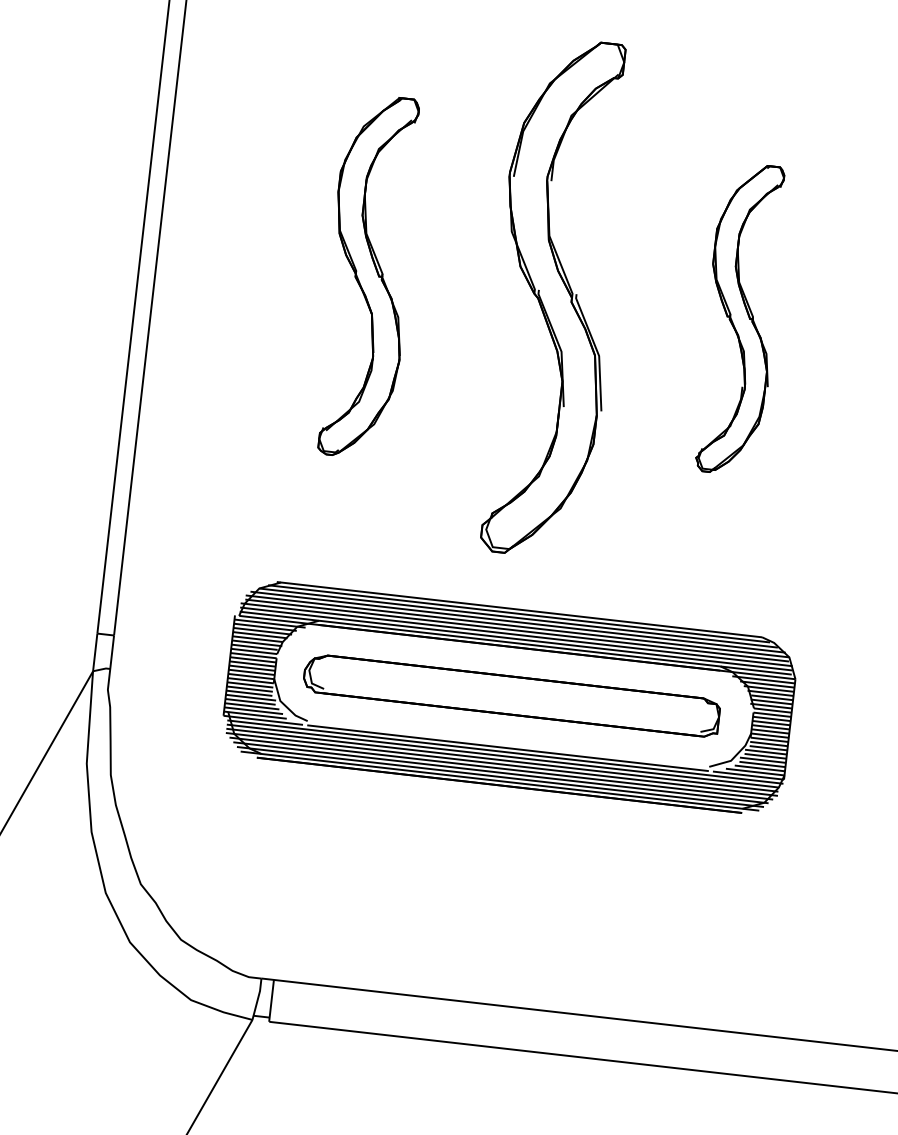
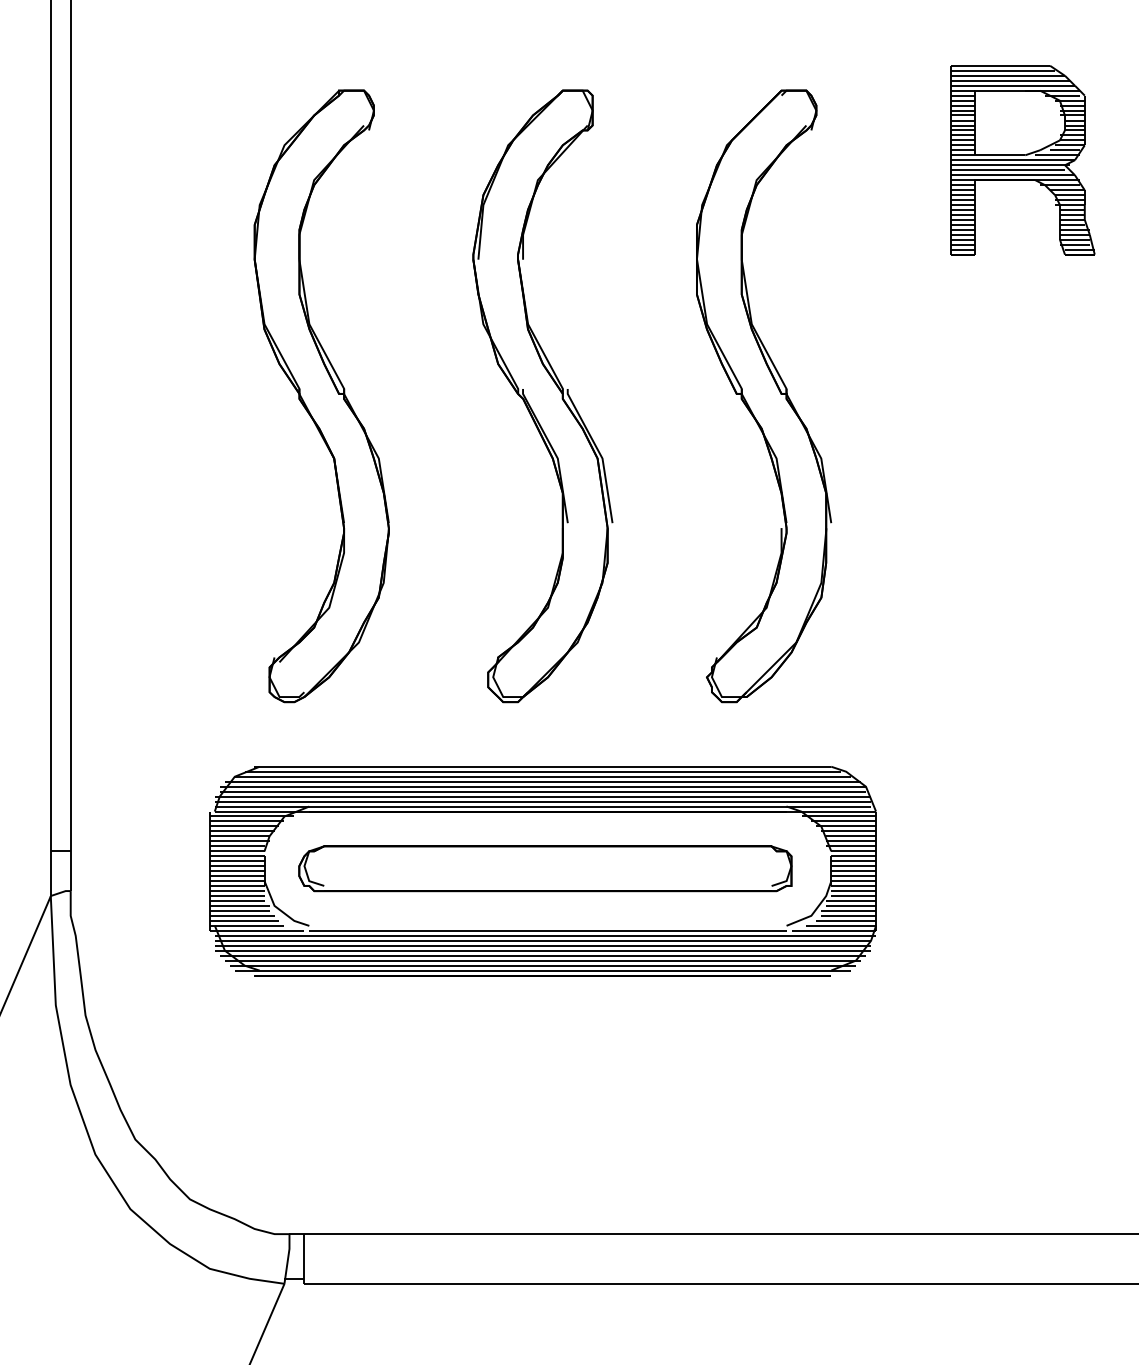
part: (368, 276) -> (321, 396), size x1.43
part: (741, 319) -> (764, 396), size x1.67

